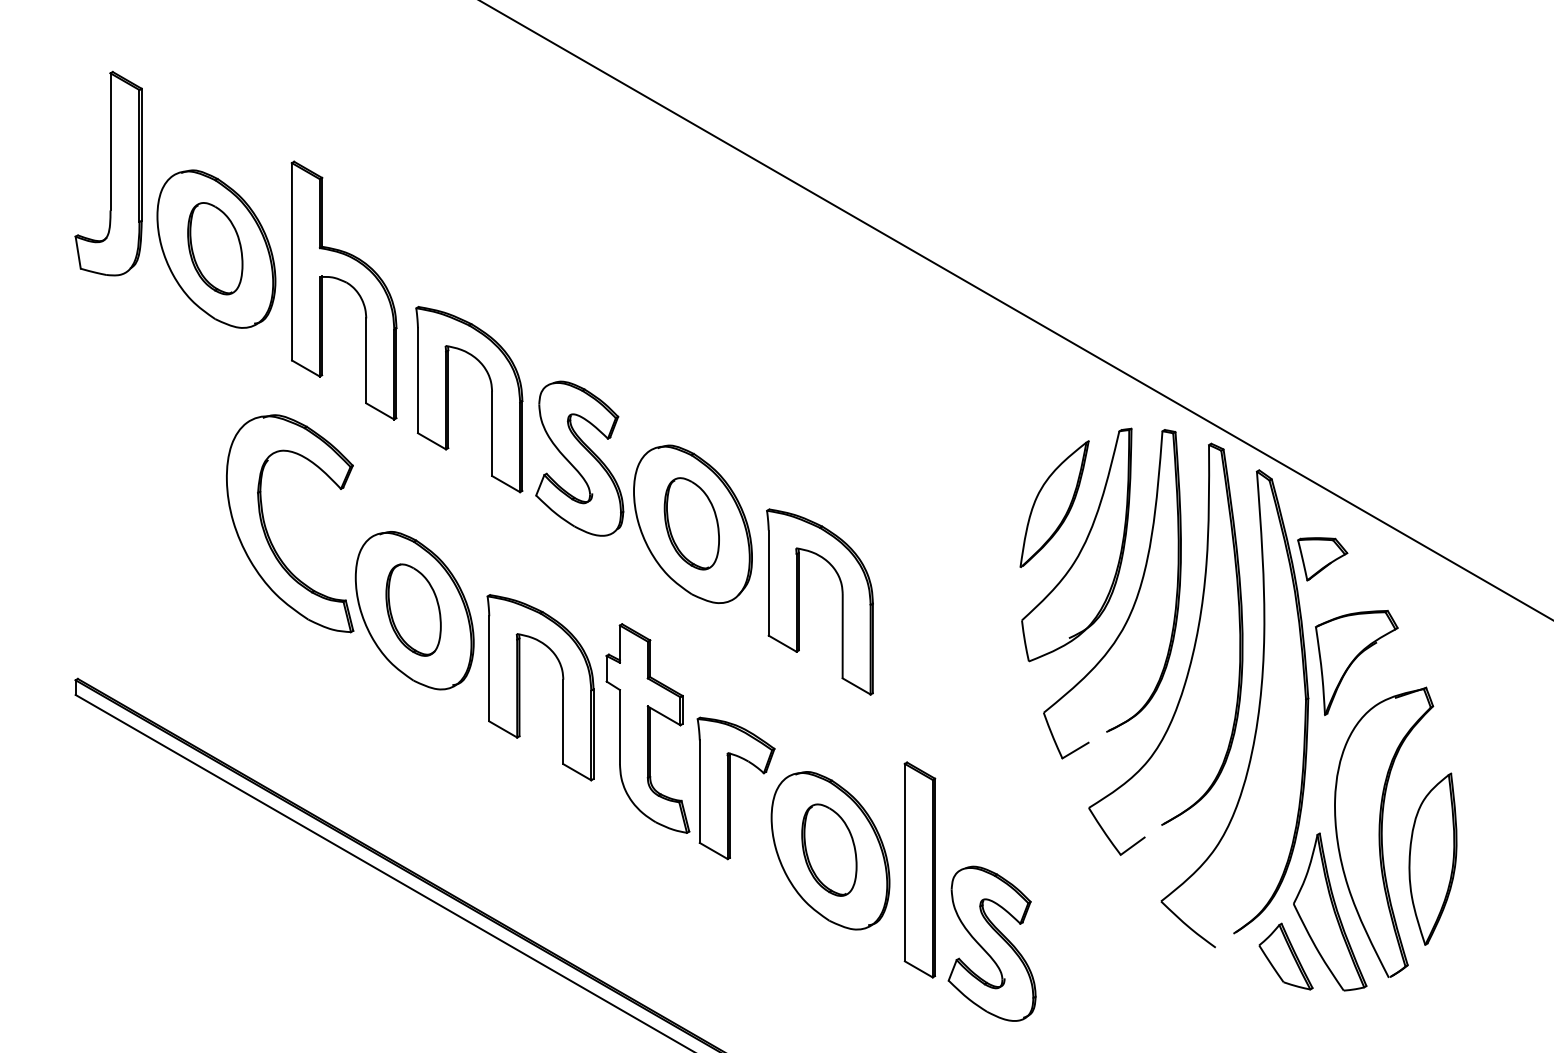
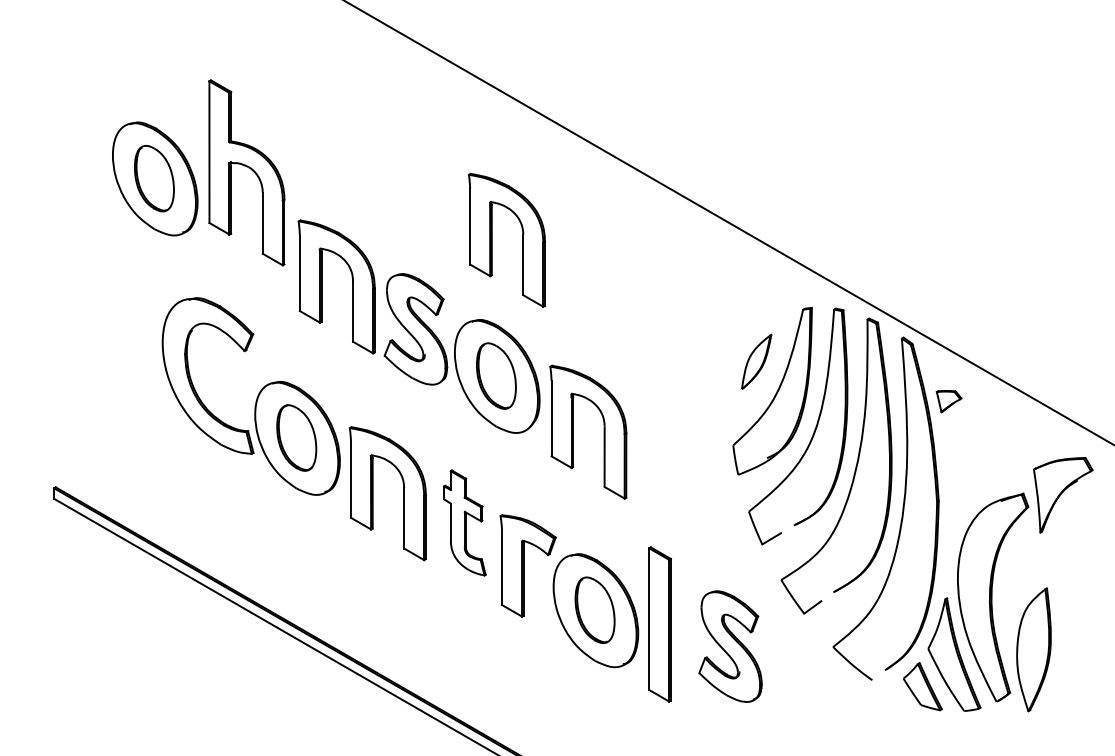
part: (108, 173) -> (77, 124), removed
part: (347, 284) -> (249, 168), moved
part: (686, 334) -> (492, 240), added
part: (1054, 503) -> (756, 361), size x0.6
part: (1322, 559) -> (948, 401), size x0.7
part: (1356, 663) -> (1063, 495), moved
part: (647, 728) -> (464, 522), size x0.7
part: (1432, 858) -> (1033, 649), moved
part: (991, 943) -> (730, 646), moved

